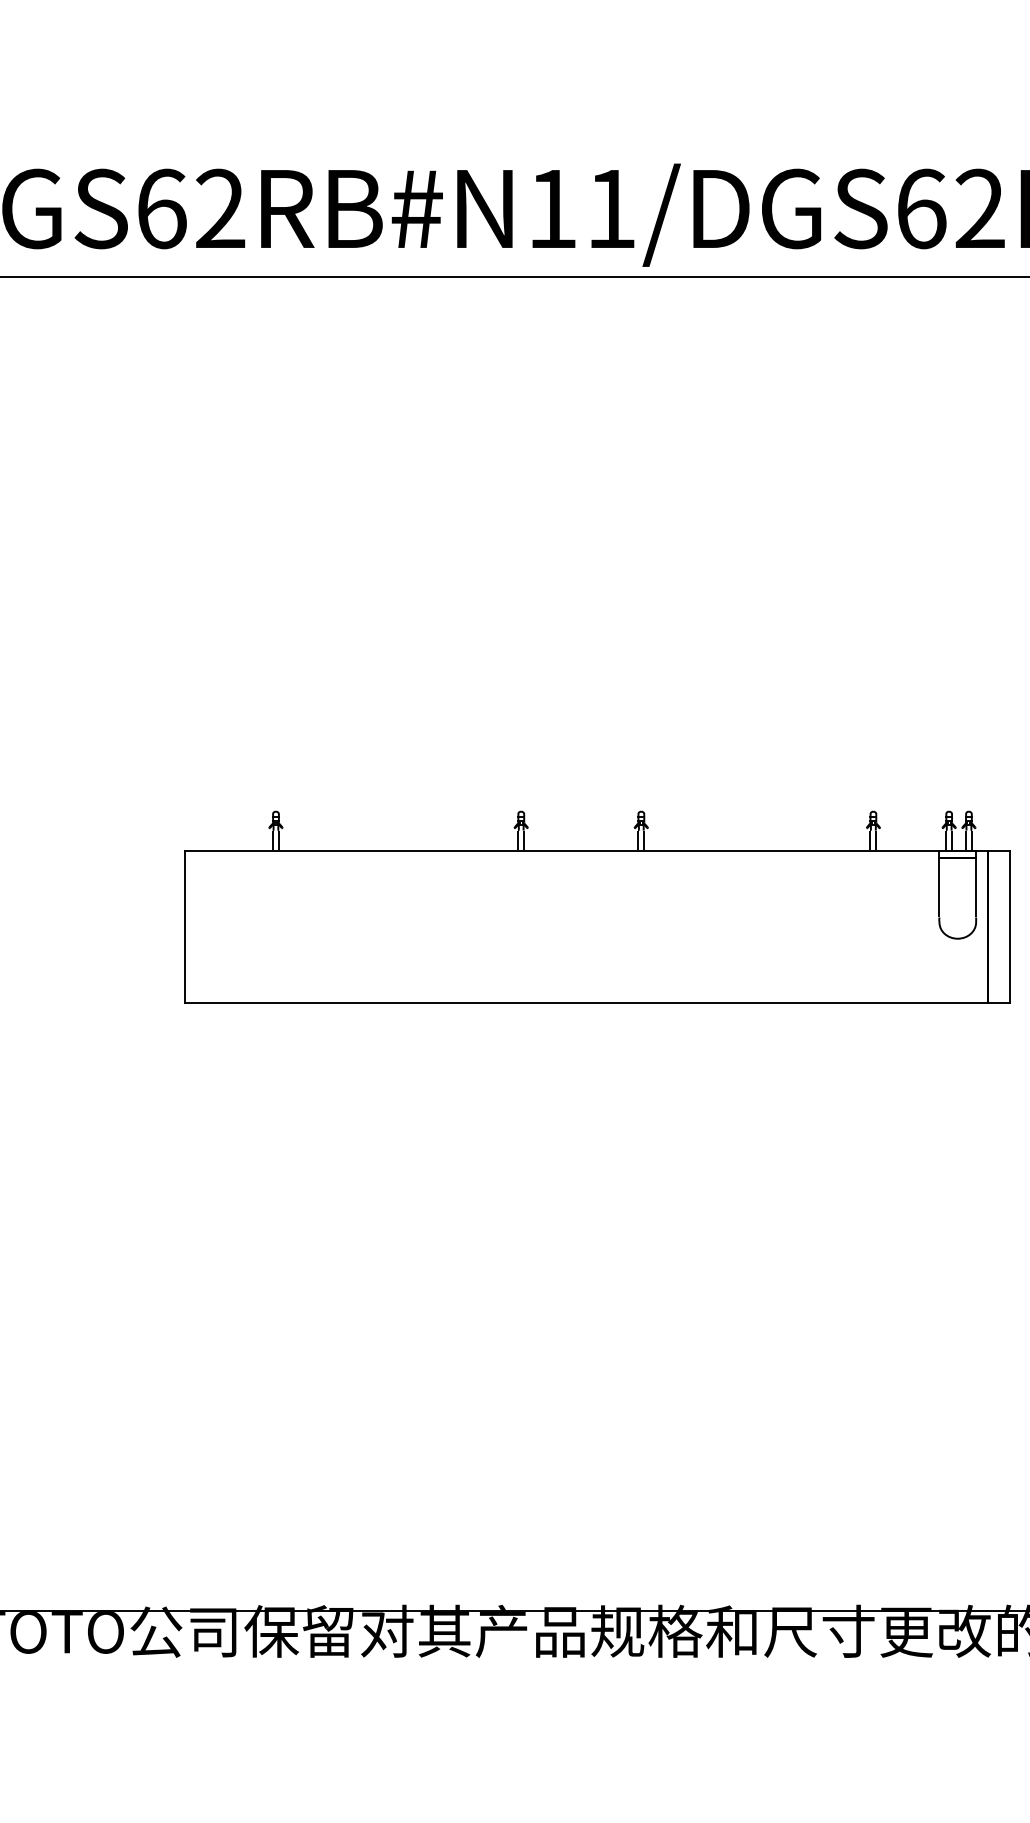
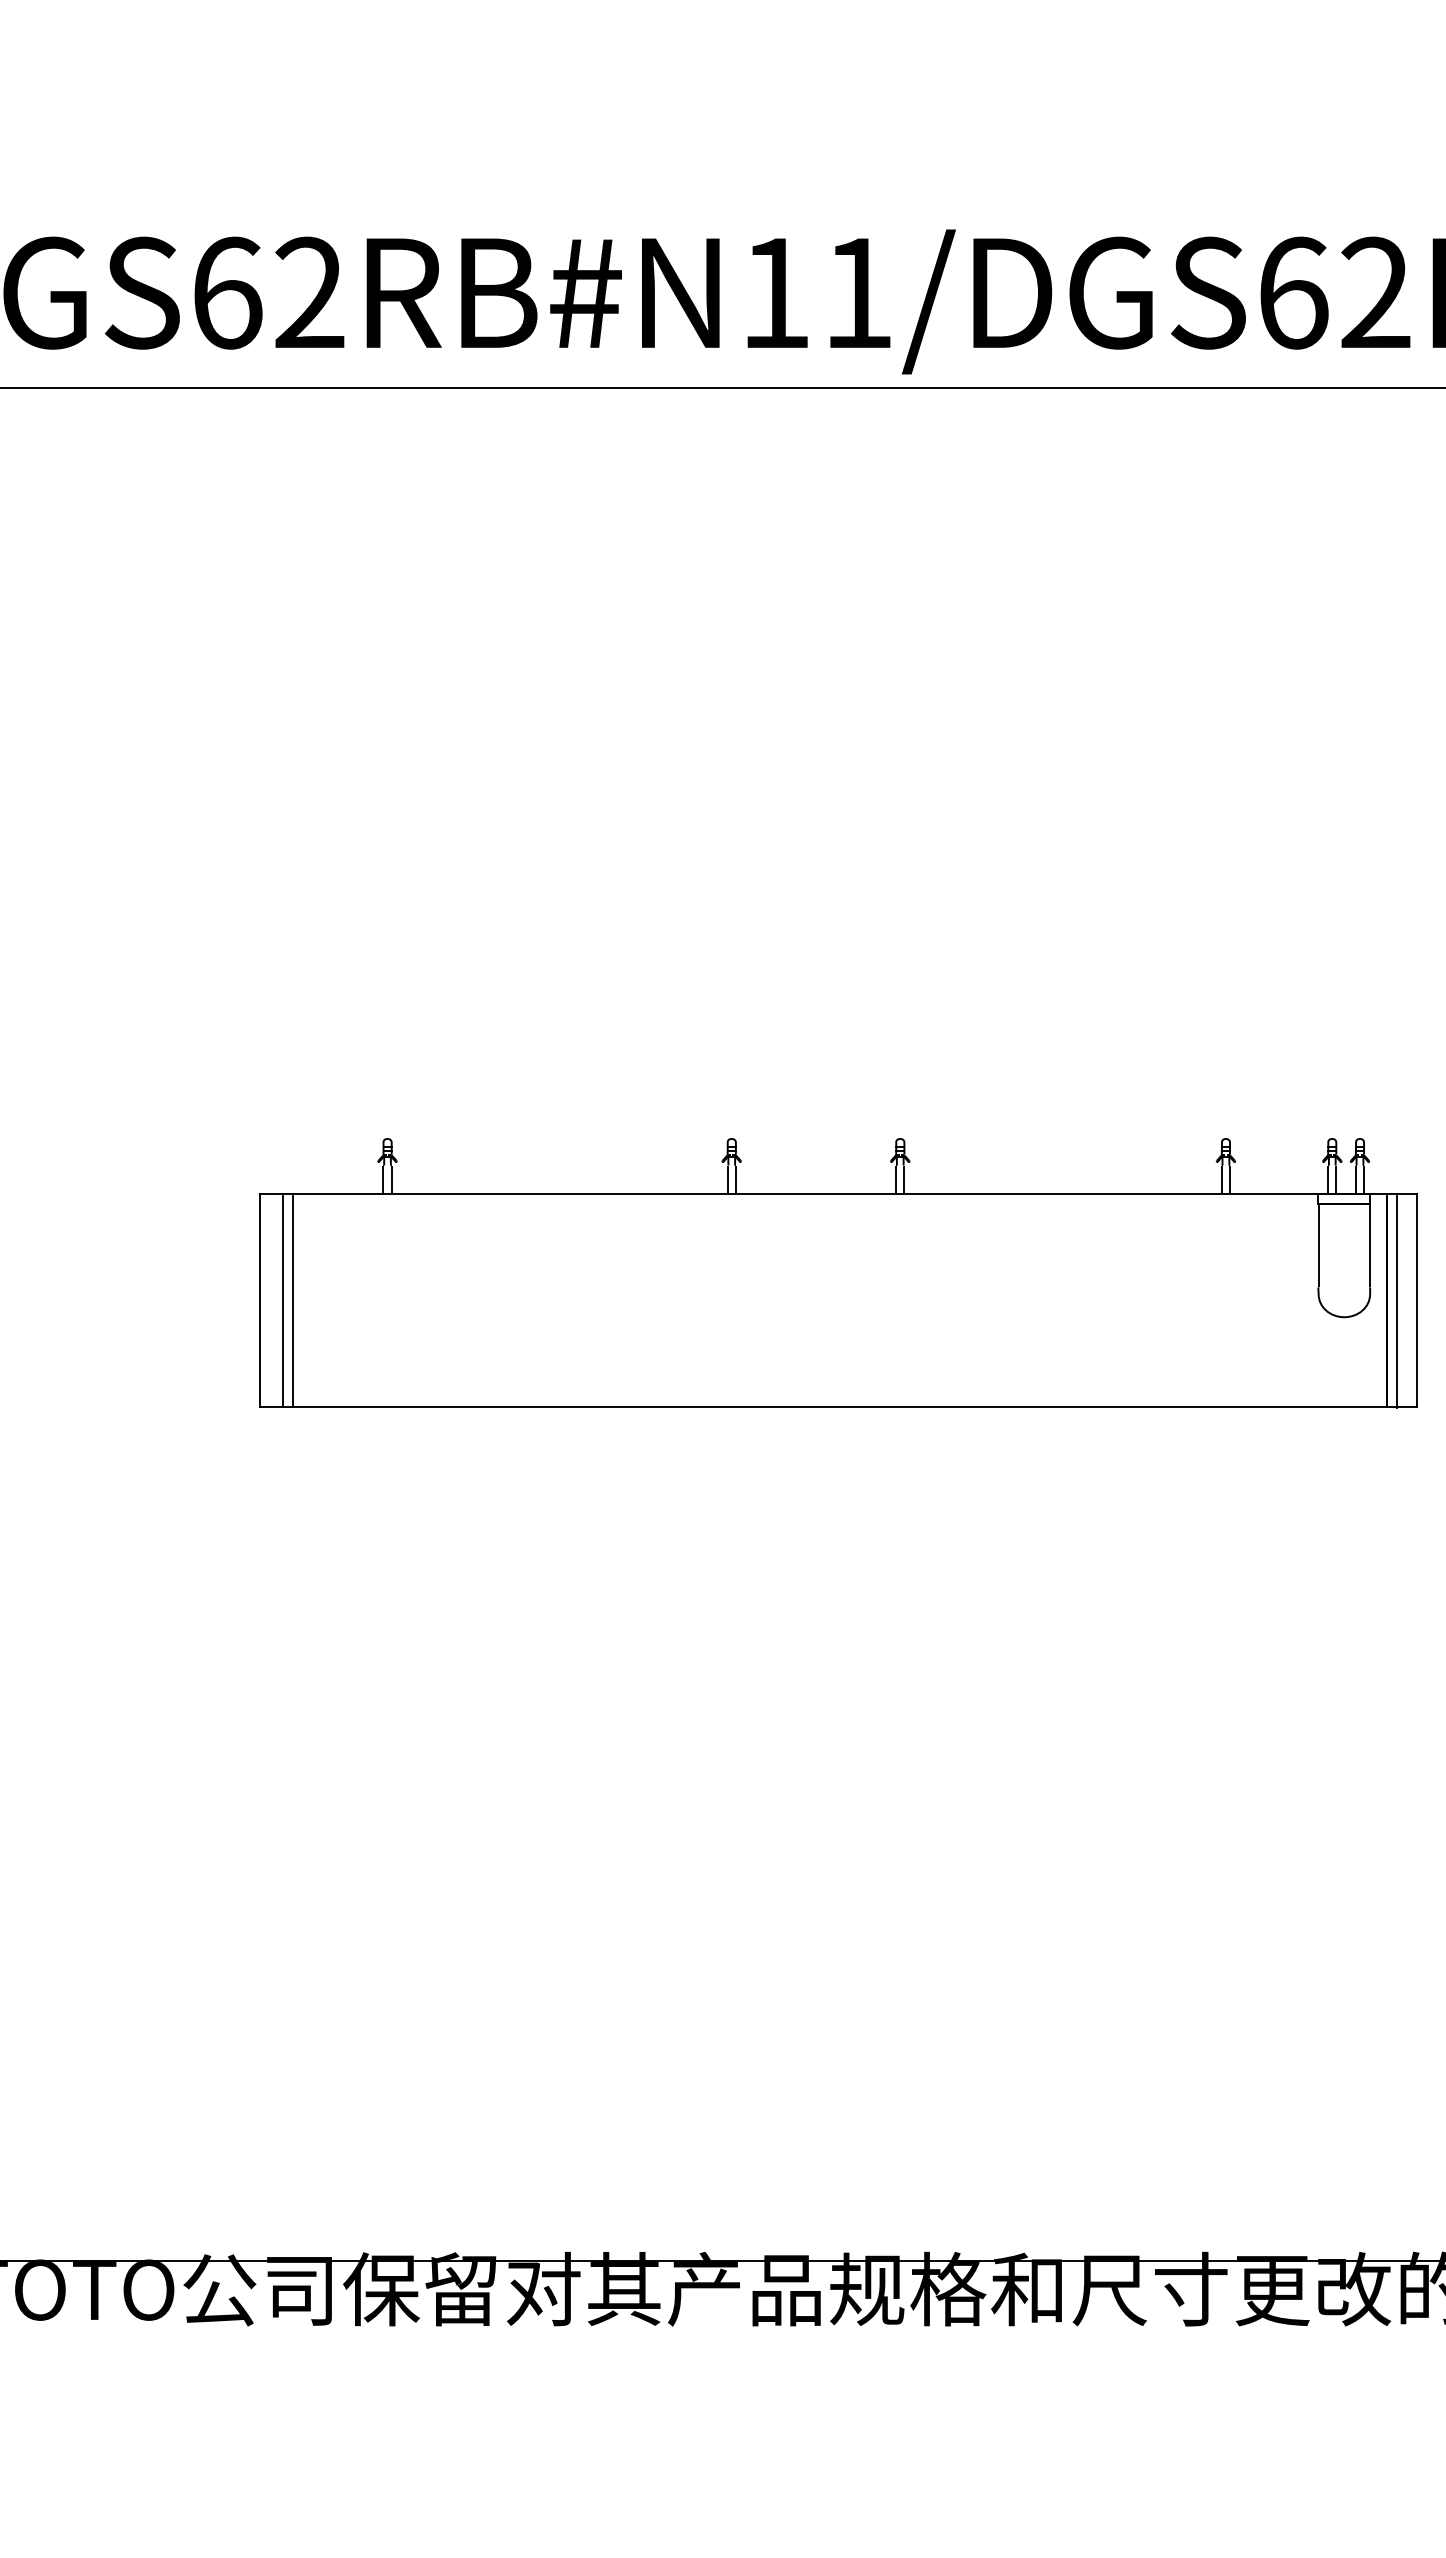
line: (201, 926) -> (283, 1299), added
line: (208, 926) -> (292, 1299), added
line: (994, 927) -> (1396, 1301), added

